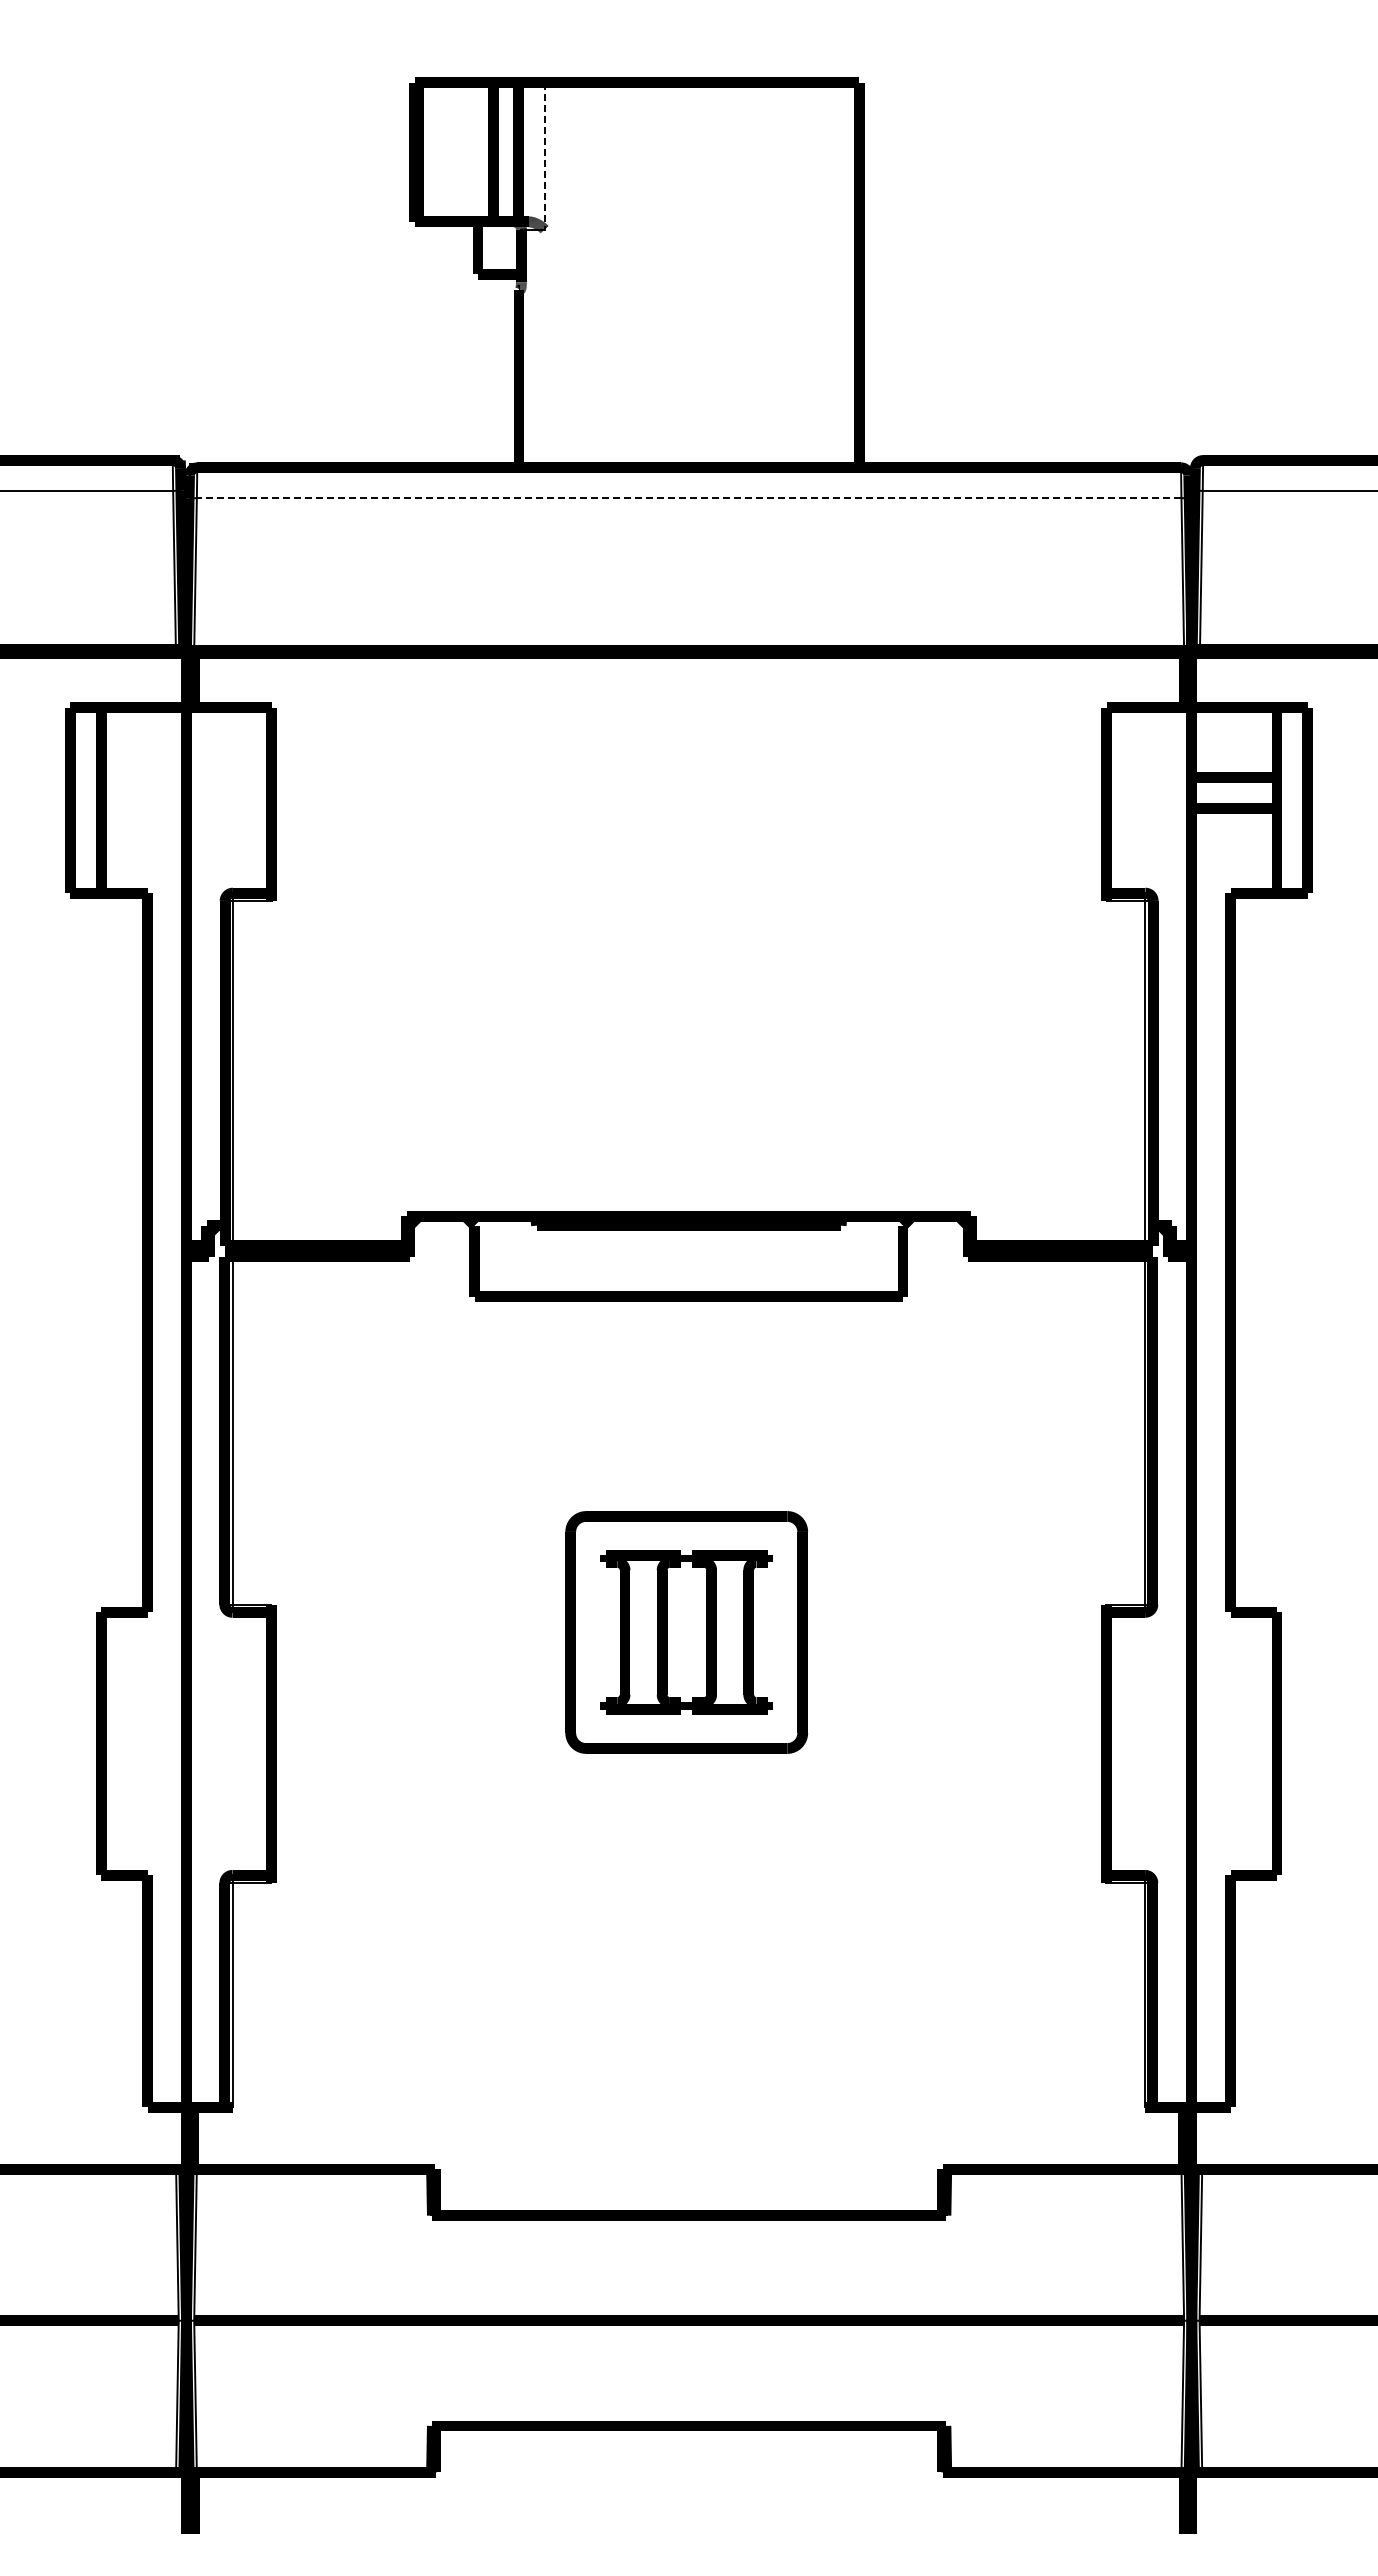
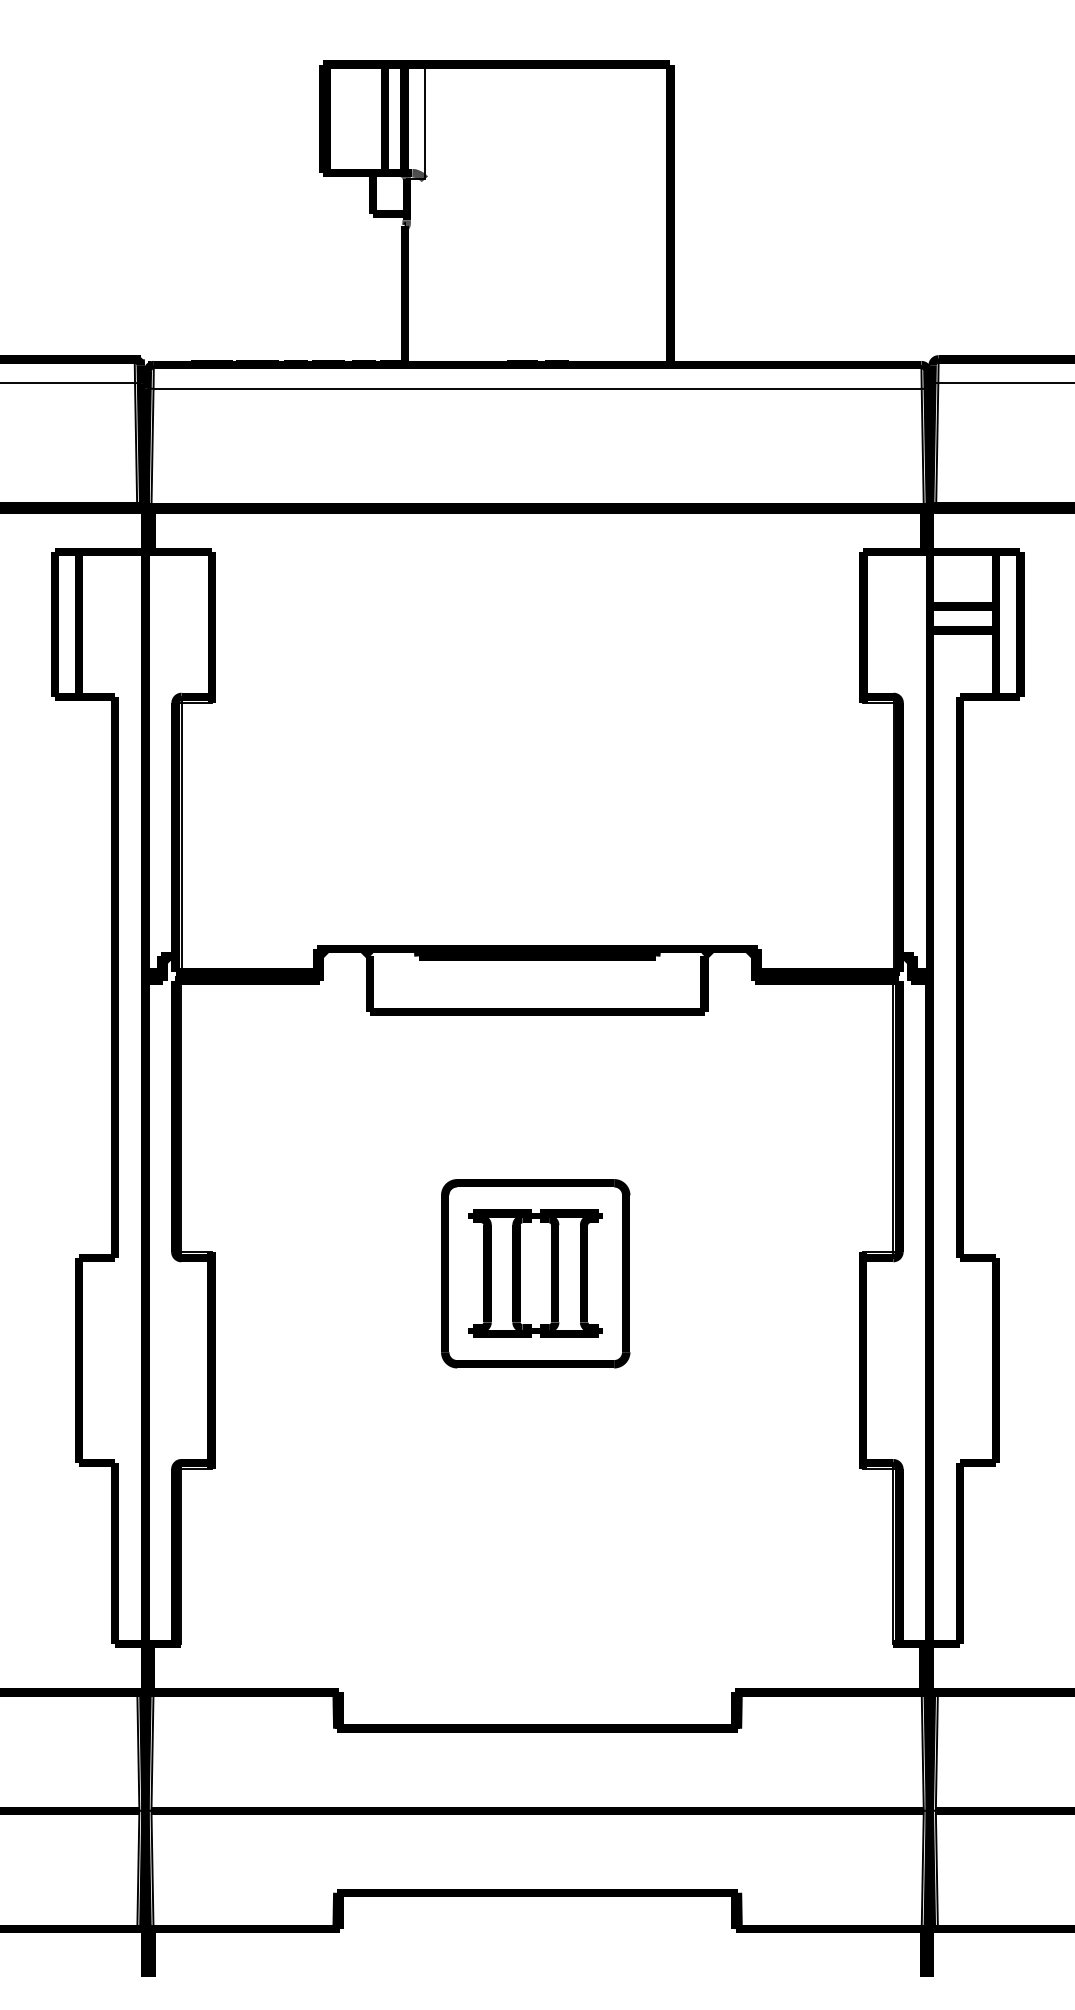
line: (544, 156) -> (424, 122), dashed -> solid
line: (688, 498) -> (537, 389), dashed -> solid

